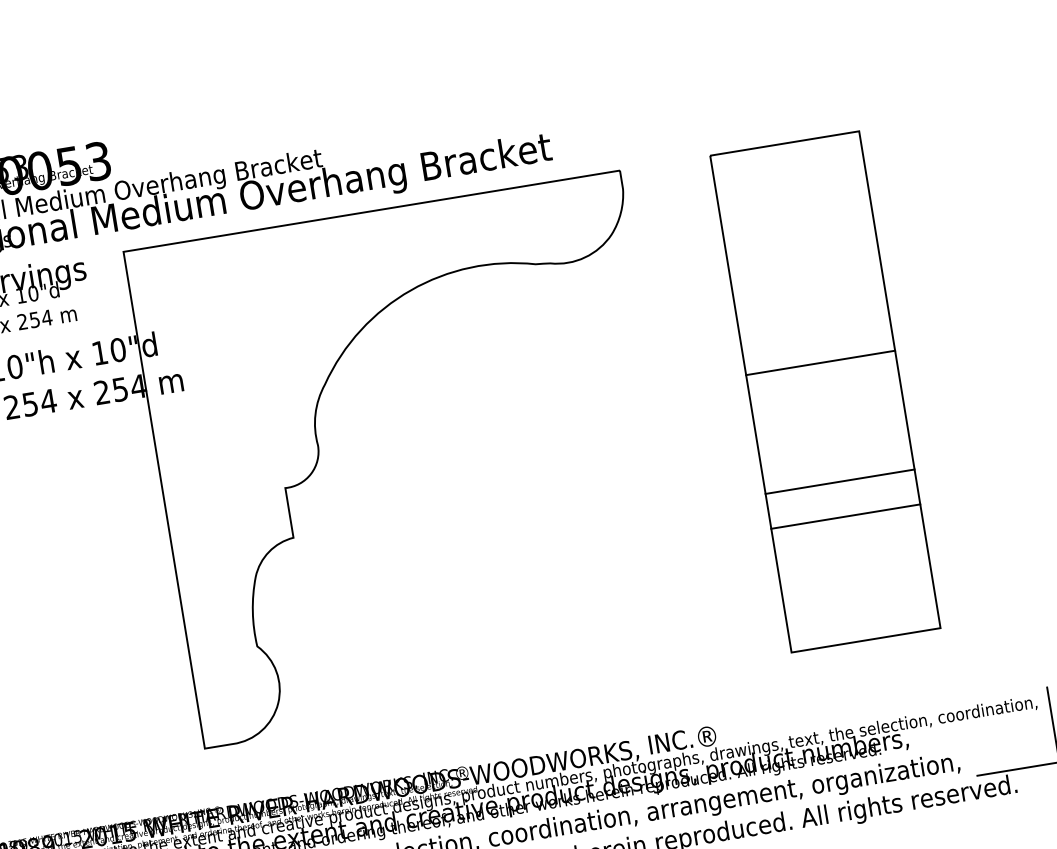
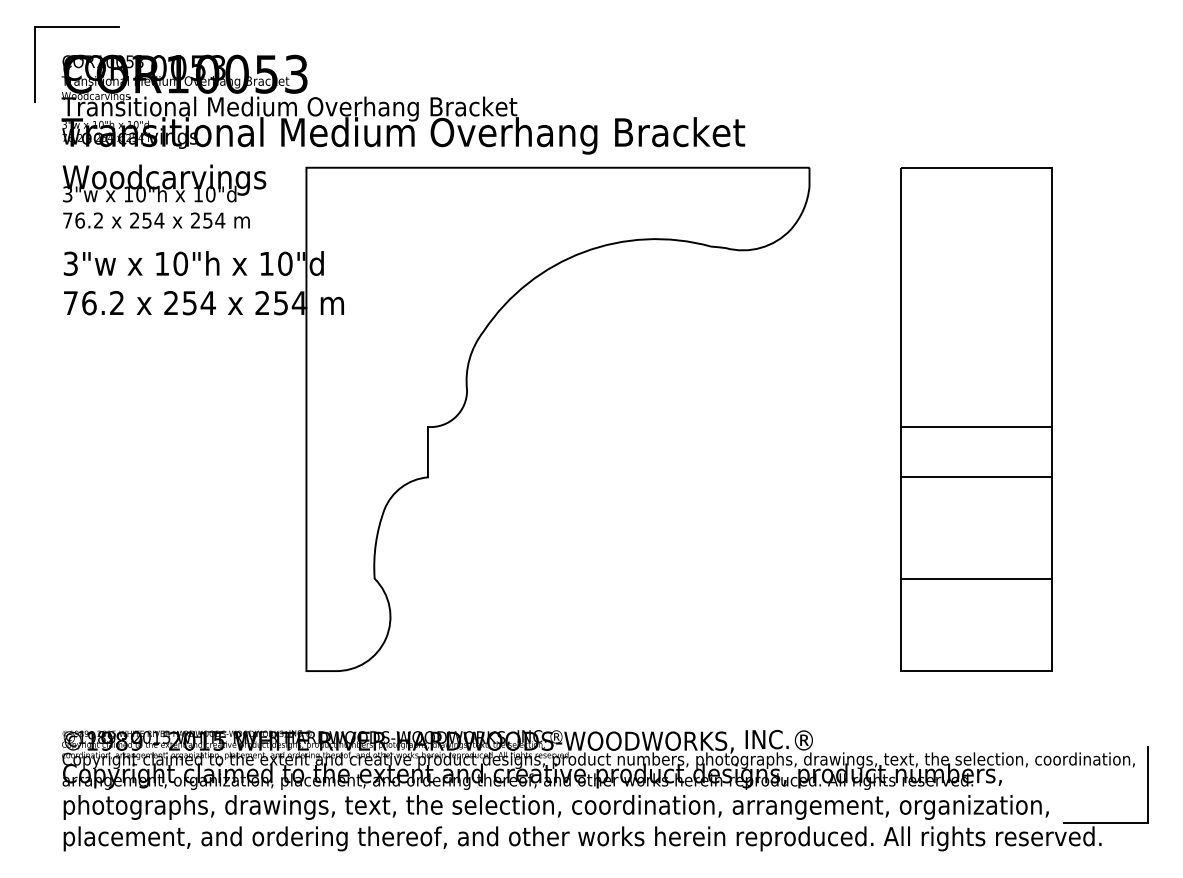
line: (819, 363) -> (975, 427), moved
line: (839, 481) -> (975, 477), moved
line: (844, 516) -> (975, 578), moved

